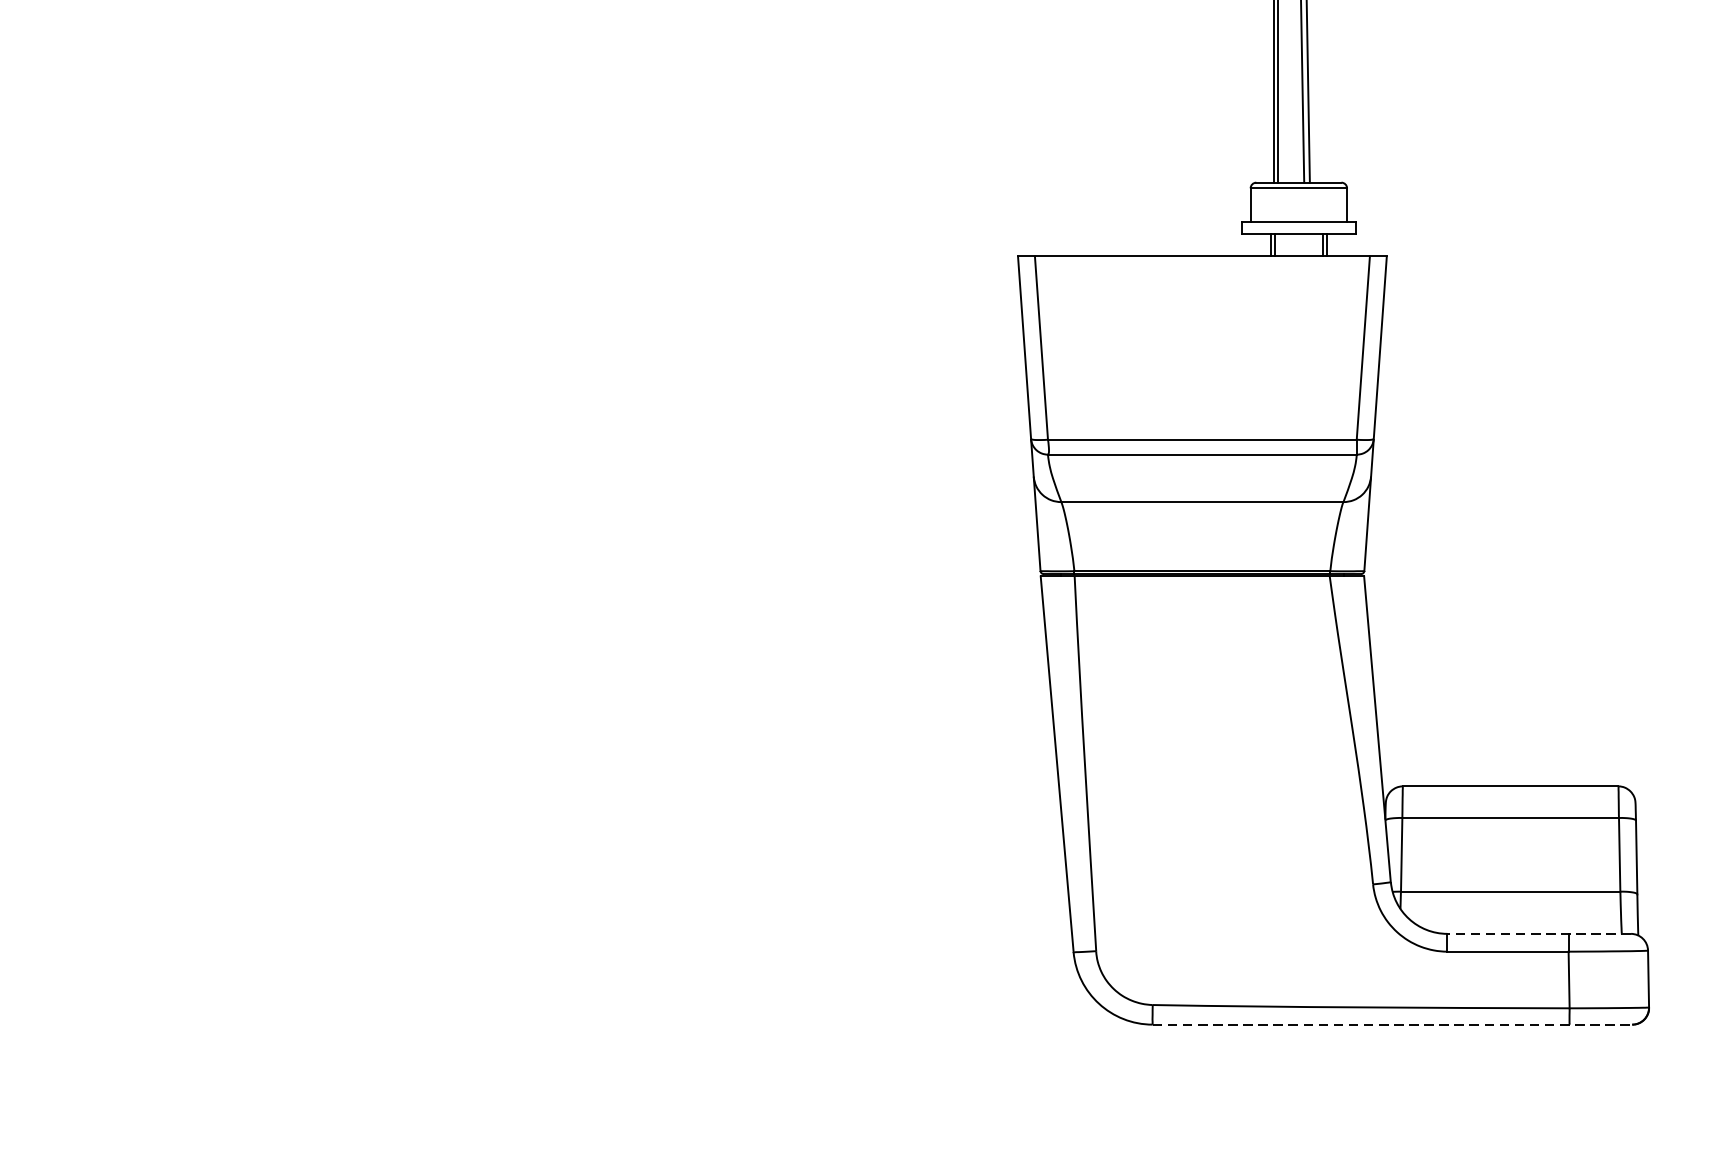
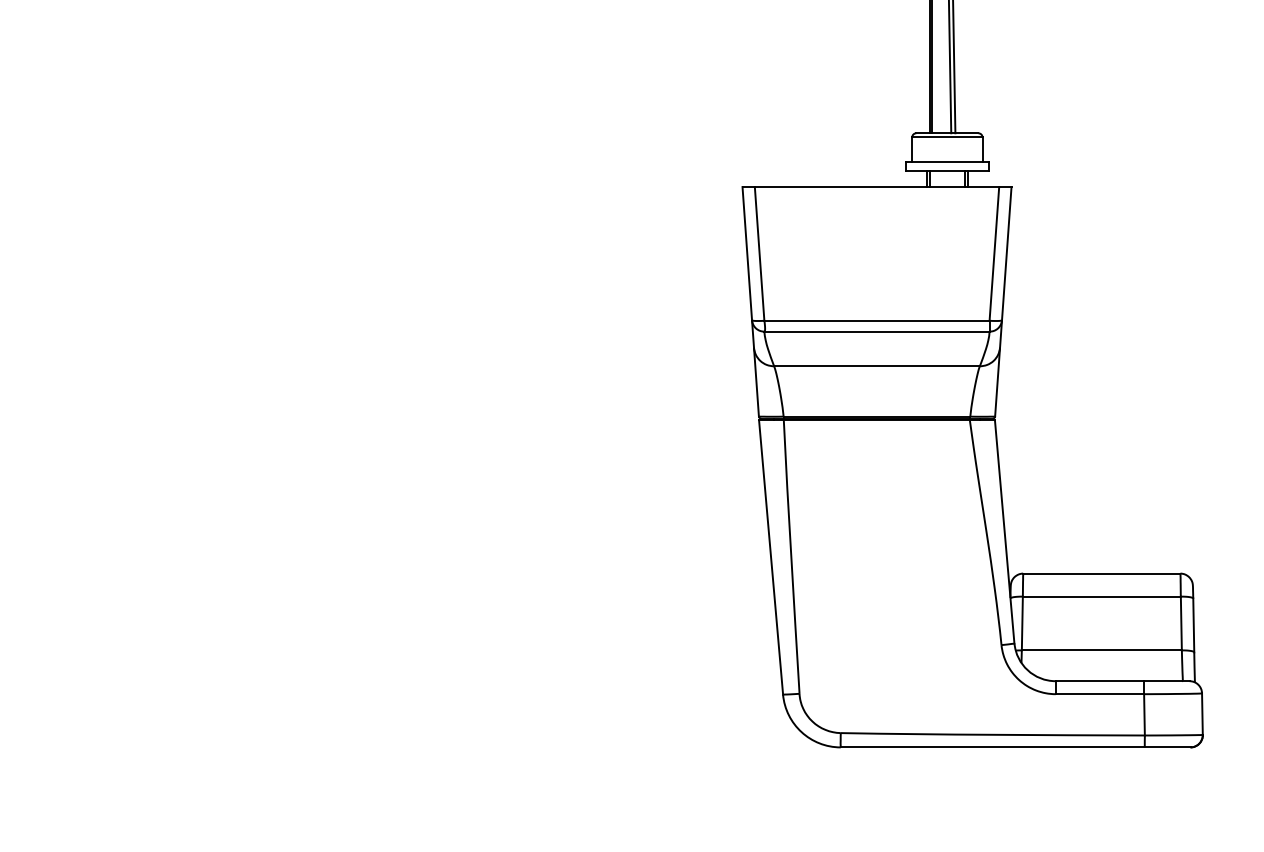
line: (1538, 934) -> (1122, 681), dashed -> solid
line: (1392, 1024) -> (1015, 747), dashed -> solid

